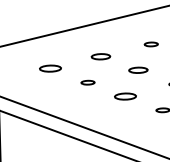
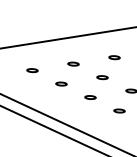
part: (100, 55) -> (73, 63), size x0.71
part: (50, 68) -> (32, 70), size x0.62
part: (138, 70) -> (102, 77), size x0.71
part: (125, 96) -> (90, 97), size x0.62

